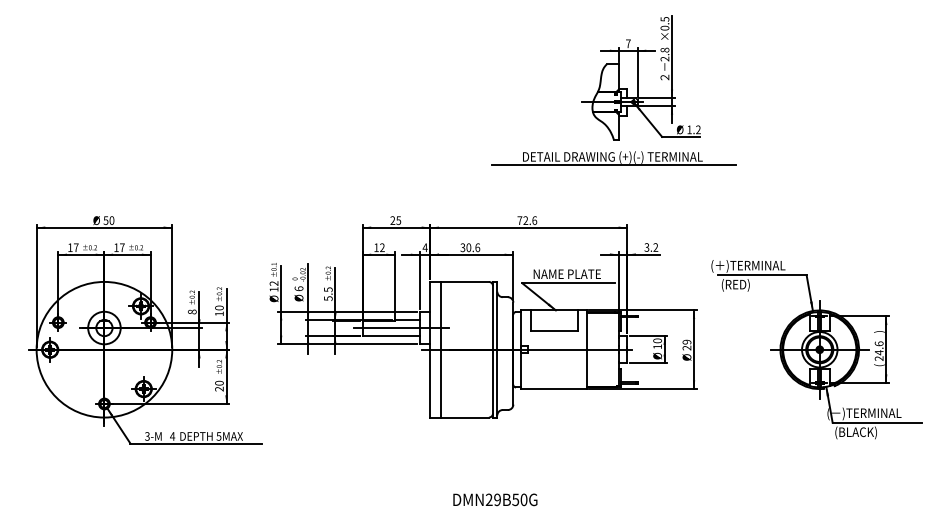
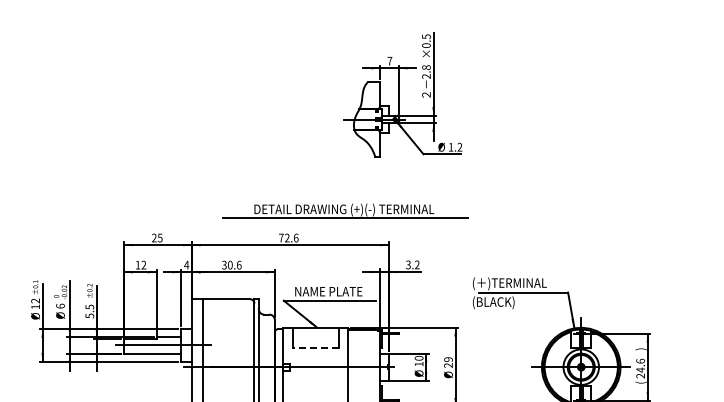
part: (613, 158) -> (344, 210), moved
text: (732, 285) -> (493, 302), (RED) -> (BLACK)
line: (553, 330) -> (314, 347), solid -> dashed

